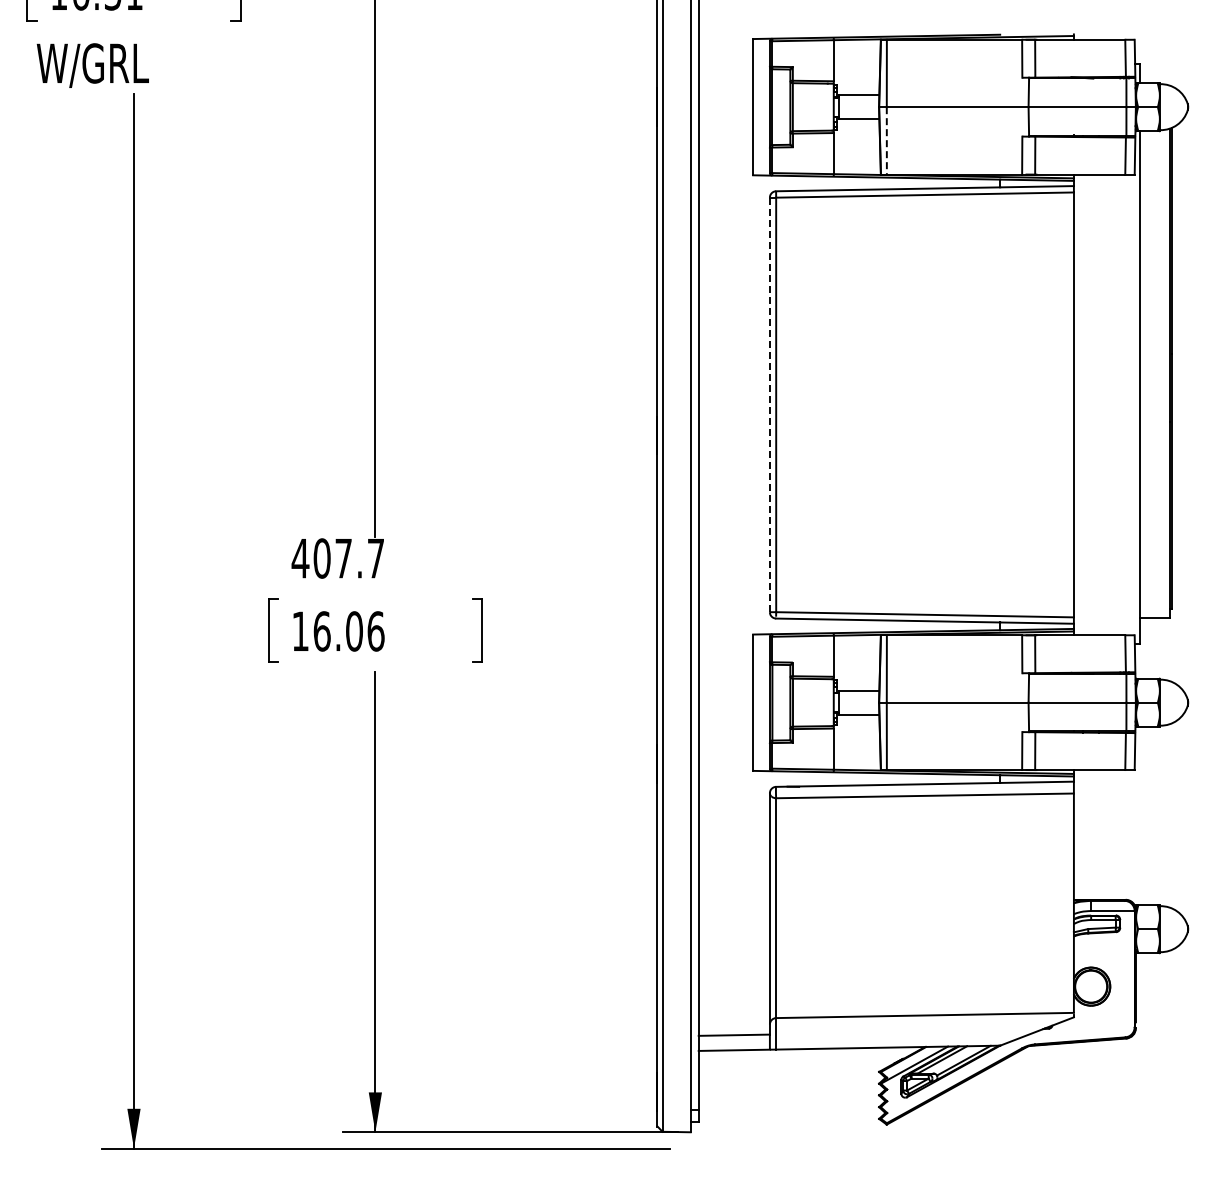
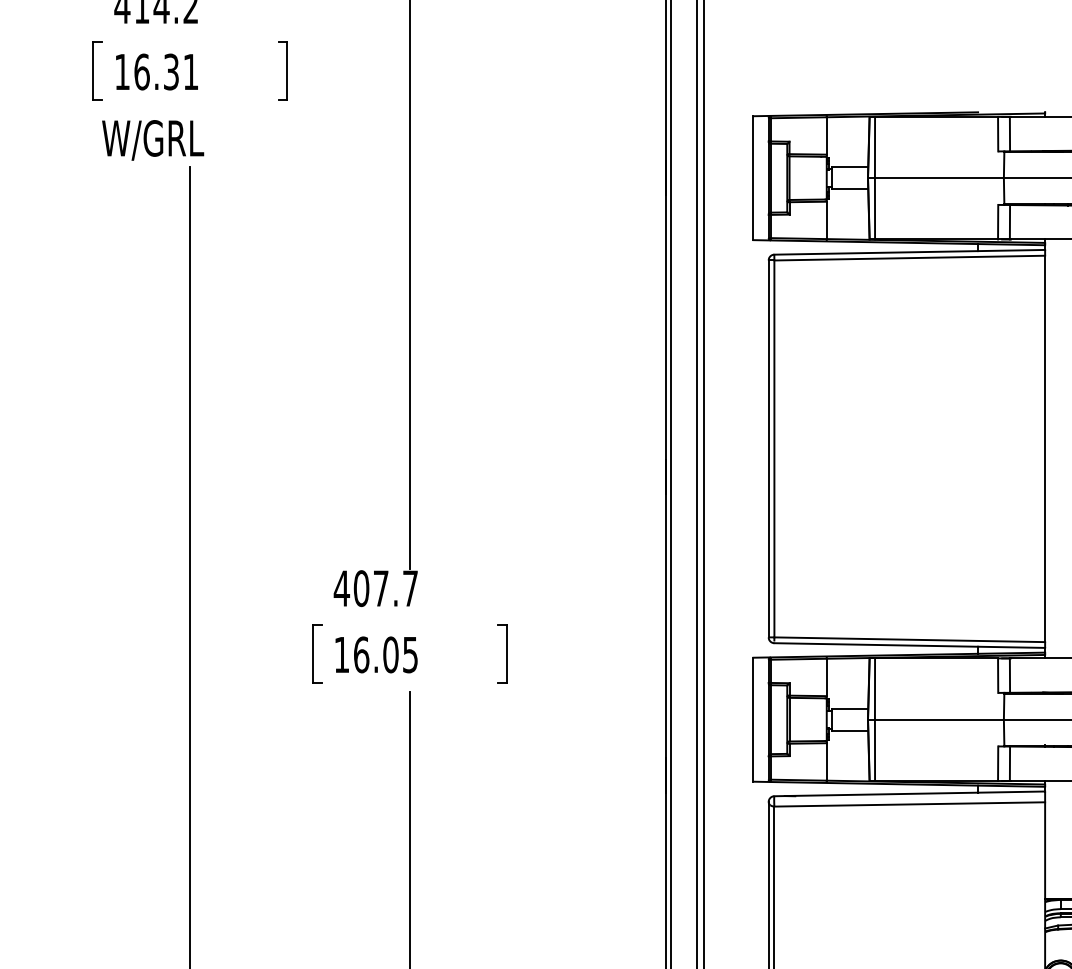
line: (886, 140) -> (874, 208), dashed -> solid
line: (769, 405) -> (768, 449), dashed -> solid
text: (375, 631) -> (410, 654), 16.06 -> 16.05

